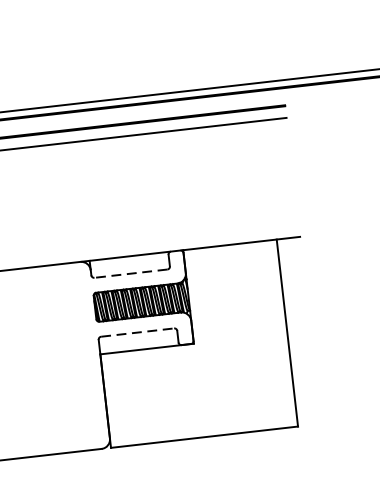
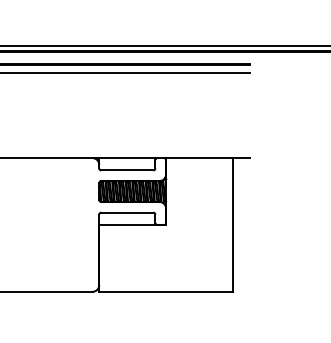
line: (129, 273) -> (126, 170), dashed -> solid
line: (137, 332) -> (127, 212), dashed -> solid

